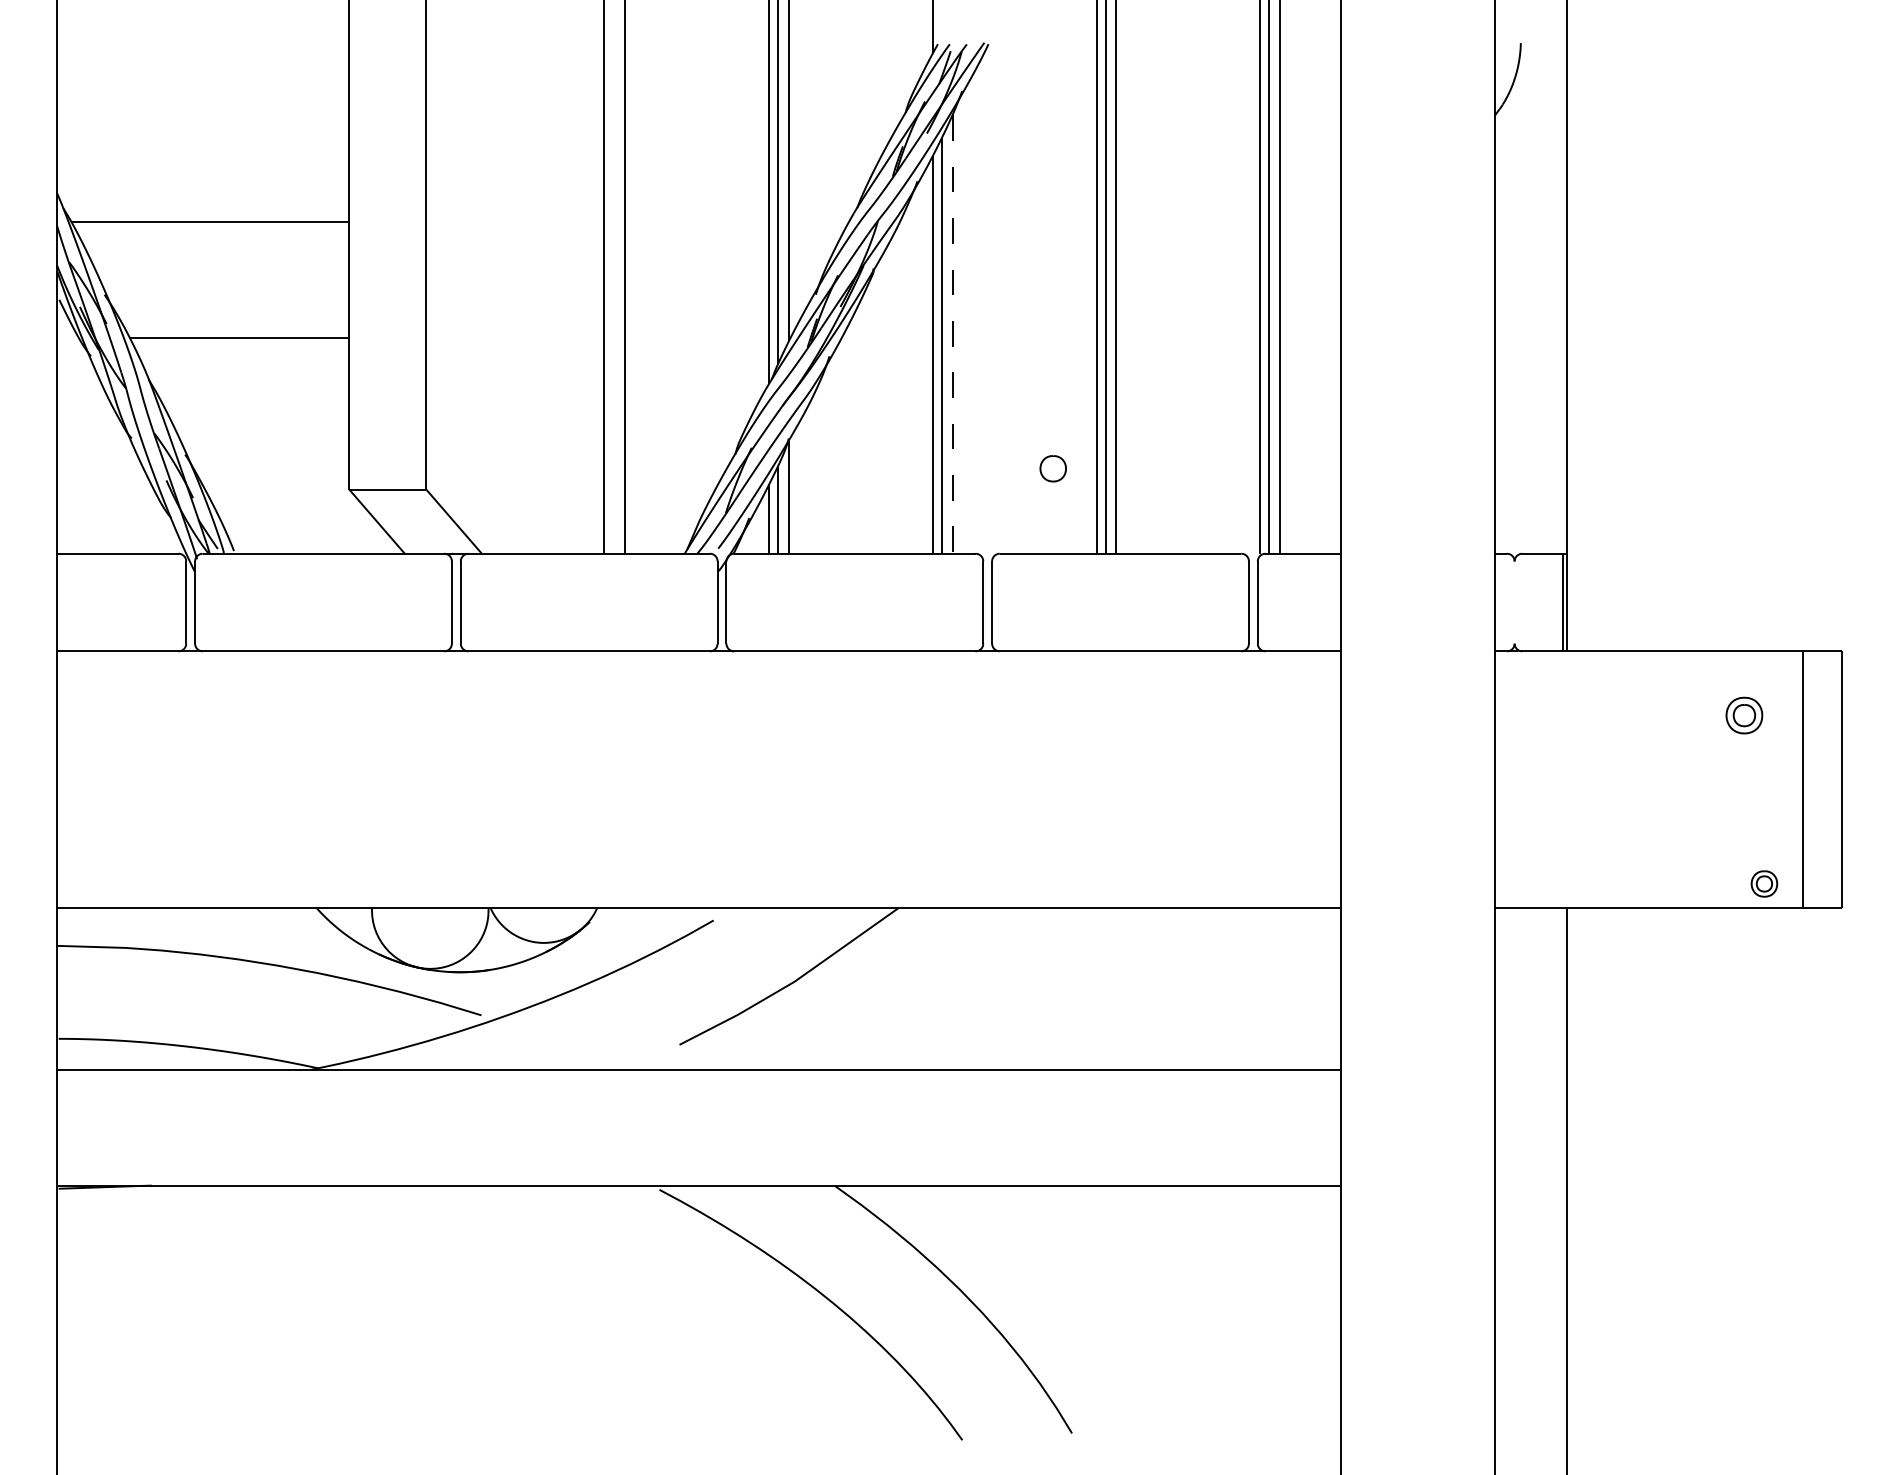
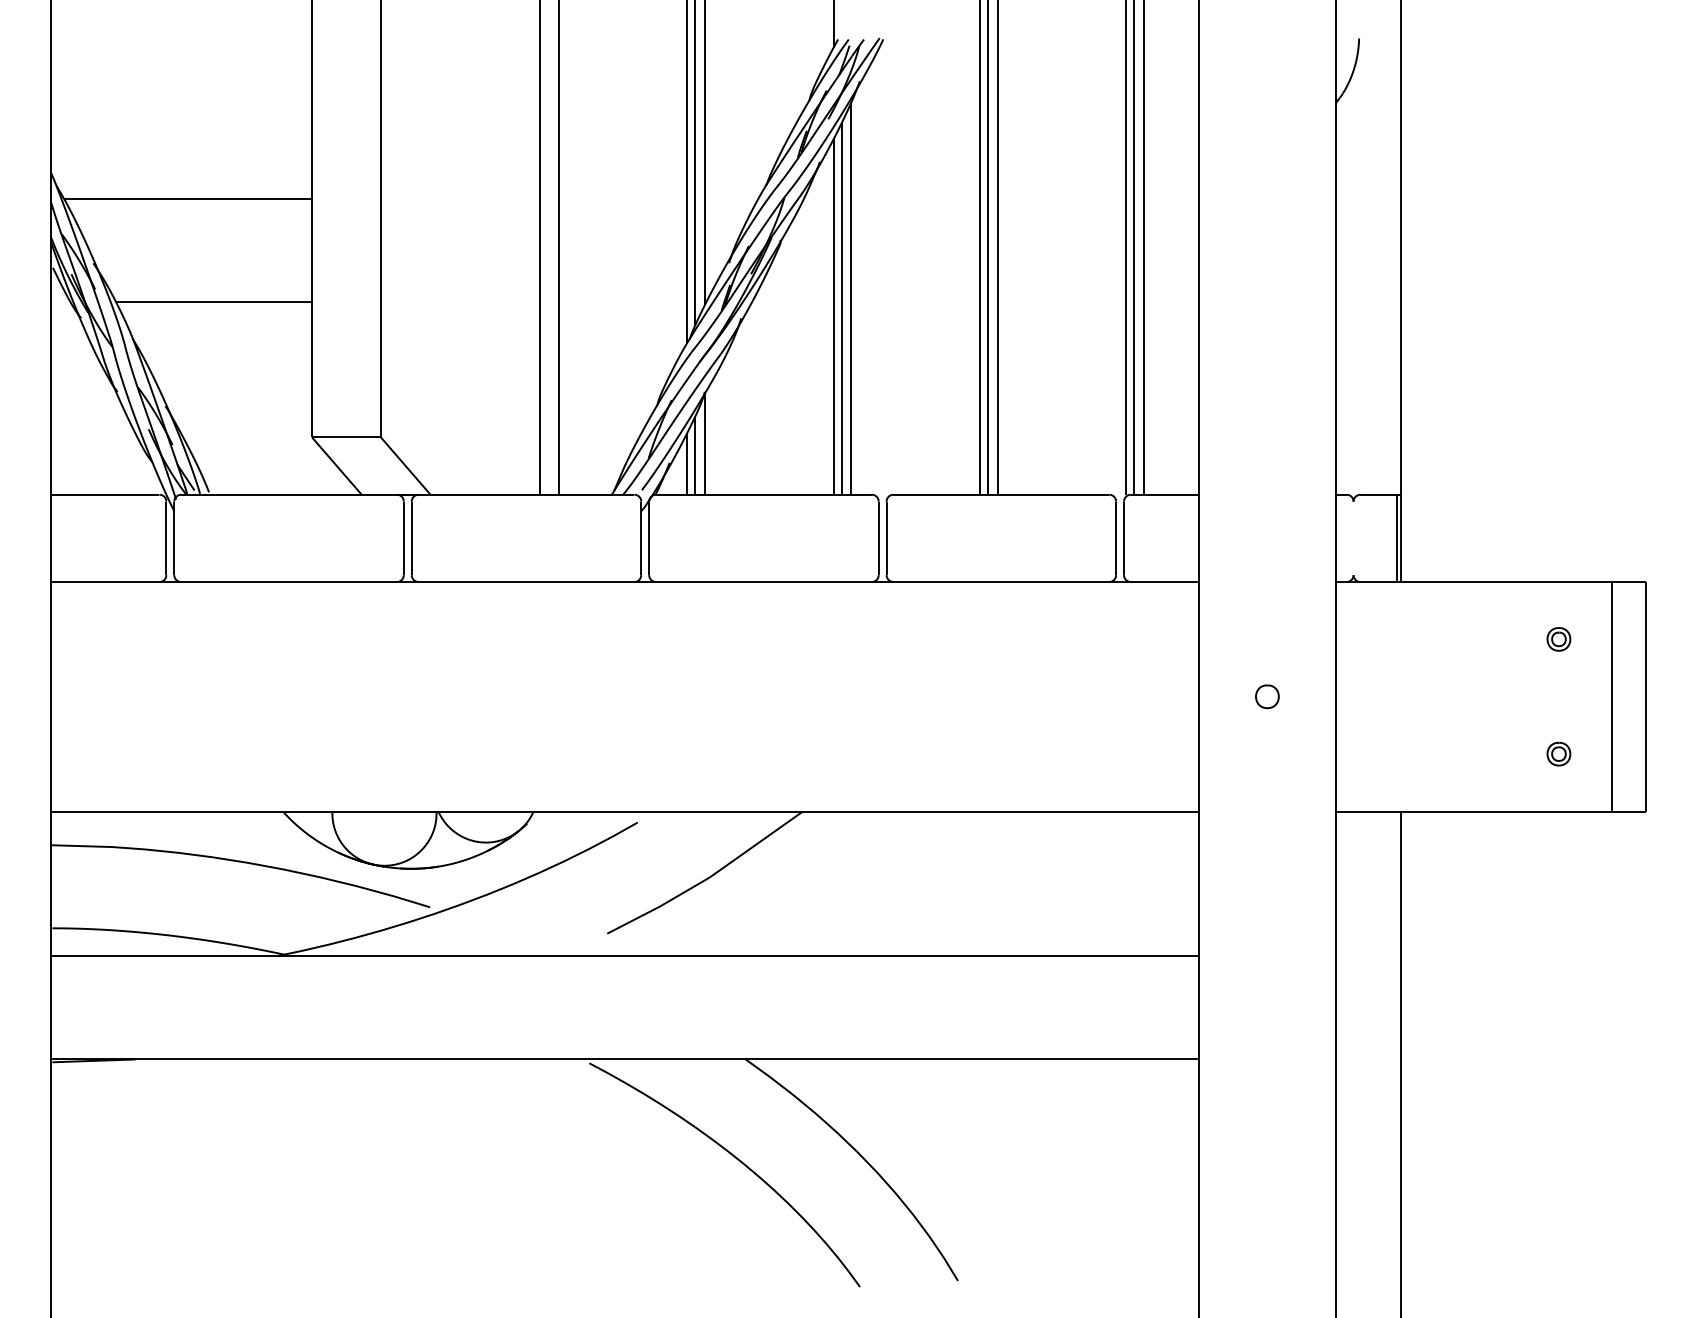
line: (952, 335) -> (851, 299), dashed -> solid
part: (1052, 468) -> (1266, 696), moved
part: (1744, 715) -> (1558, 639), size x0.71
part: (1764, 883) -> (1558, 753), moved

